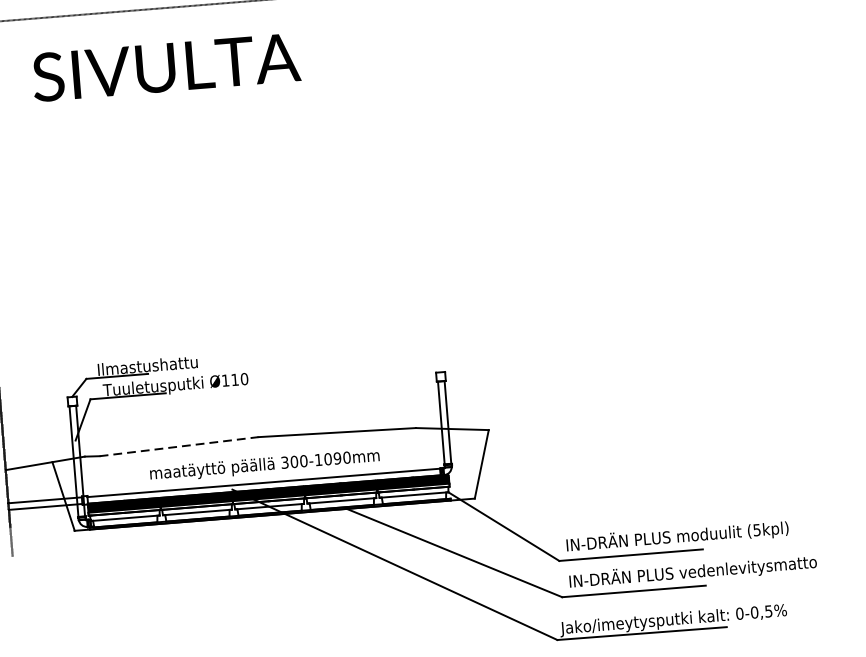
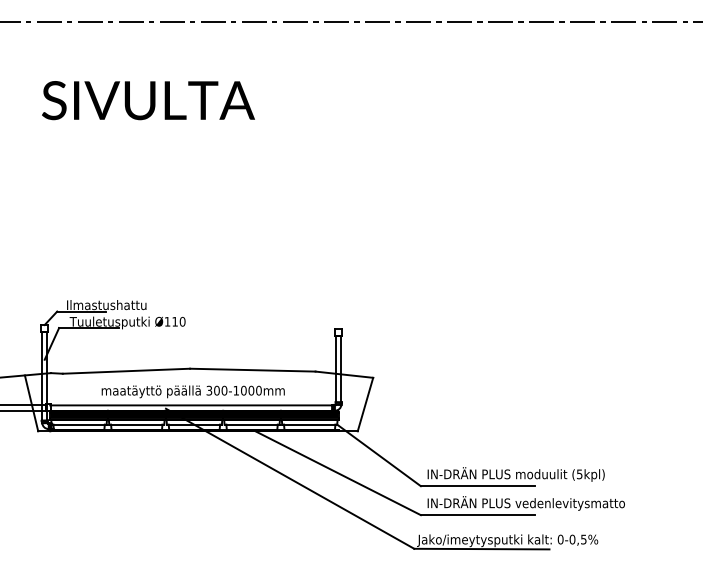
text: (166, 67) -> (148, 100), moved
line: (179, 446) -> (126, 371), dashed -> solid
text: (337, 458) -> (251, 390), 300-1090mm -> 300-1000mm

